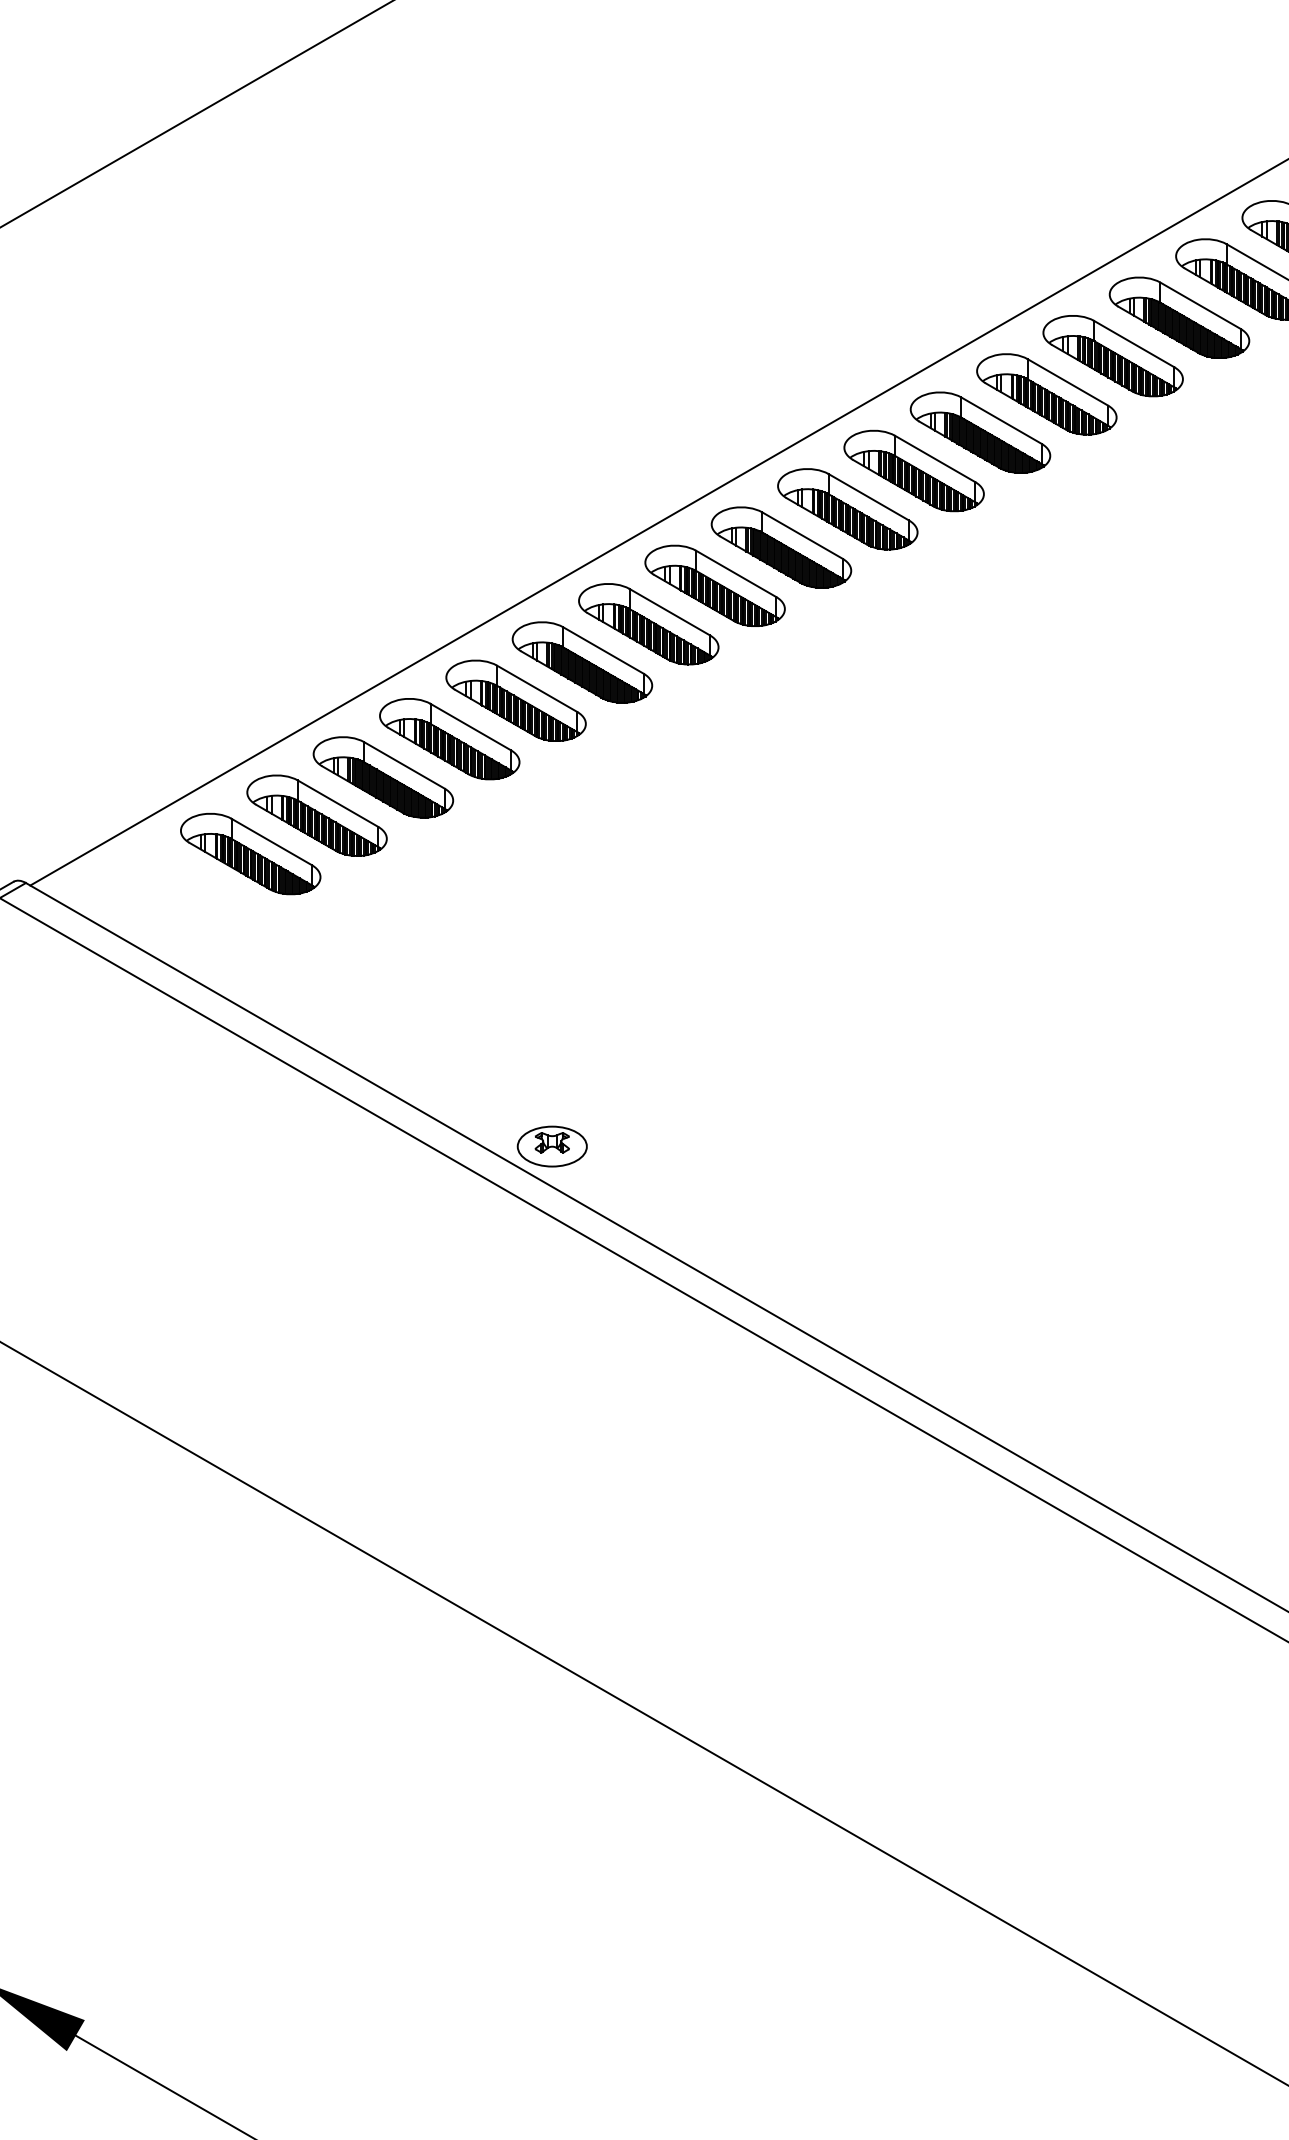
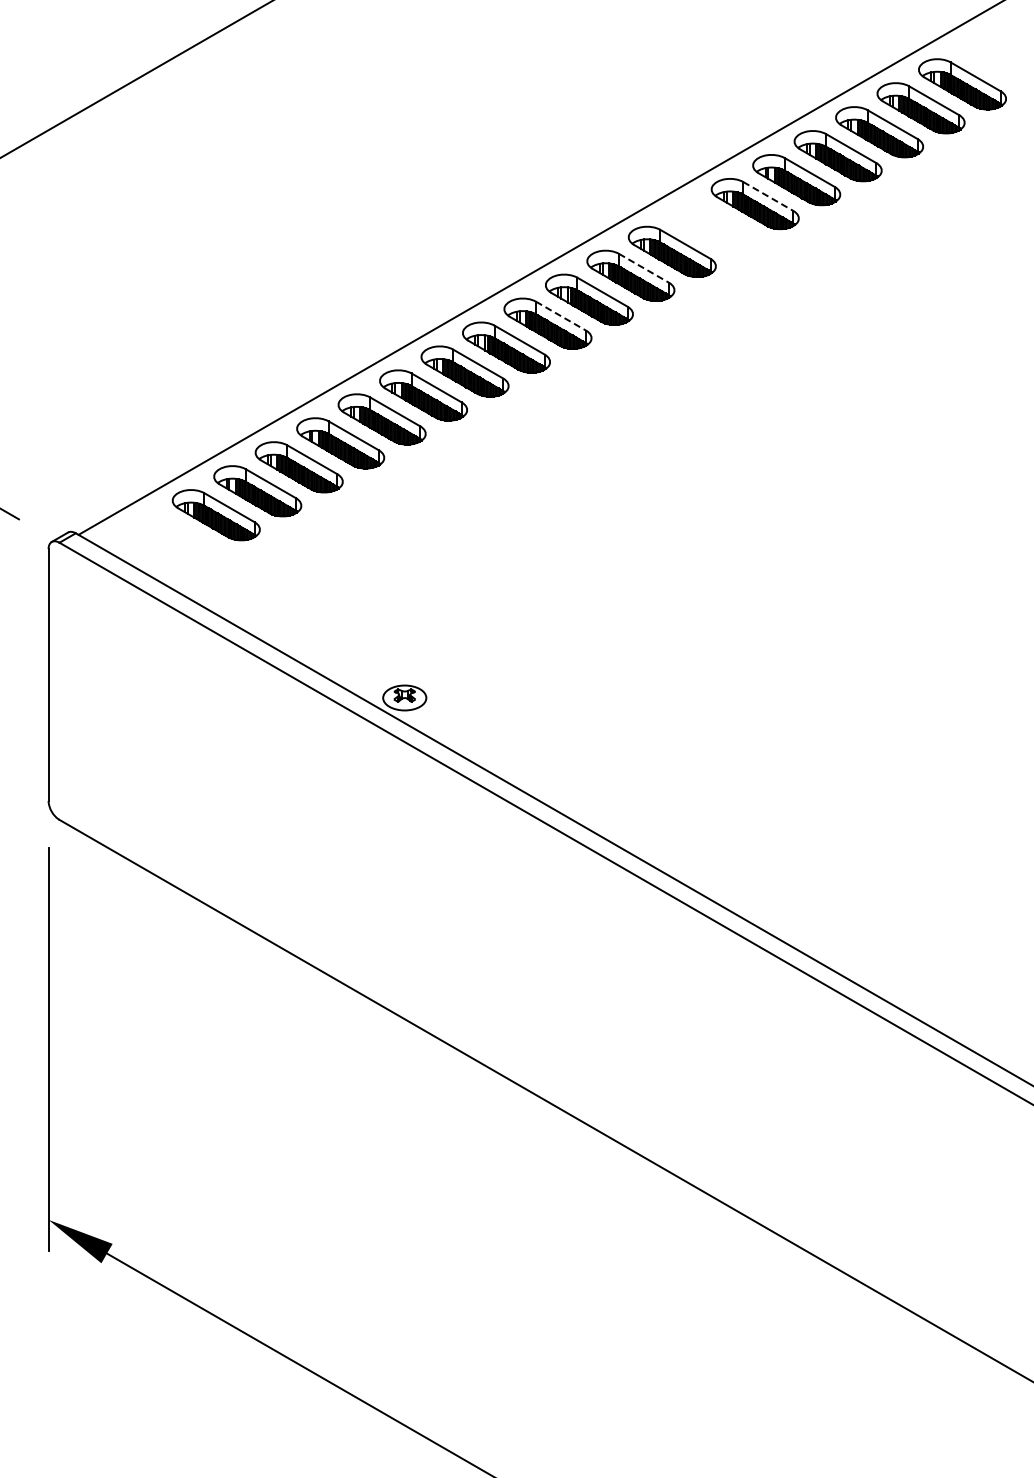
line: (1134, 344) -> (768, 196), solid -> dashed
part: (1046, 393) -> (713, 227), removed
line: (934, 459) -> (643, 268), solid -> dashed
line: (803, 536) -> (561, 316), solid -> dashed

